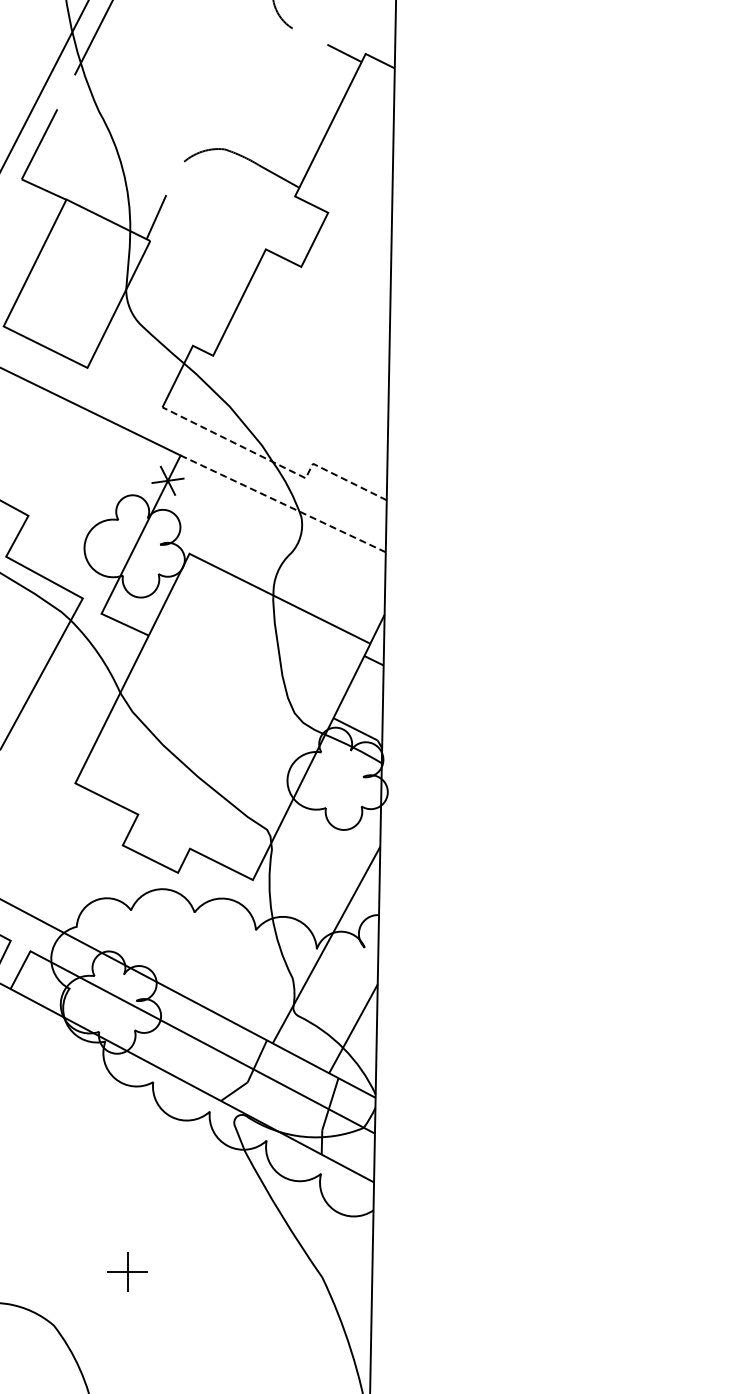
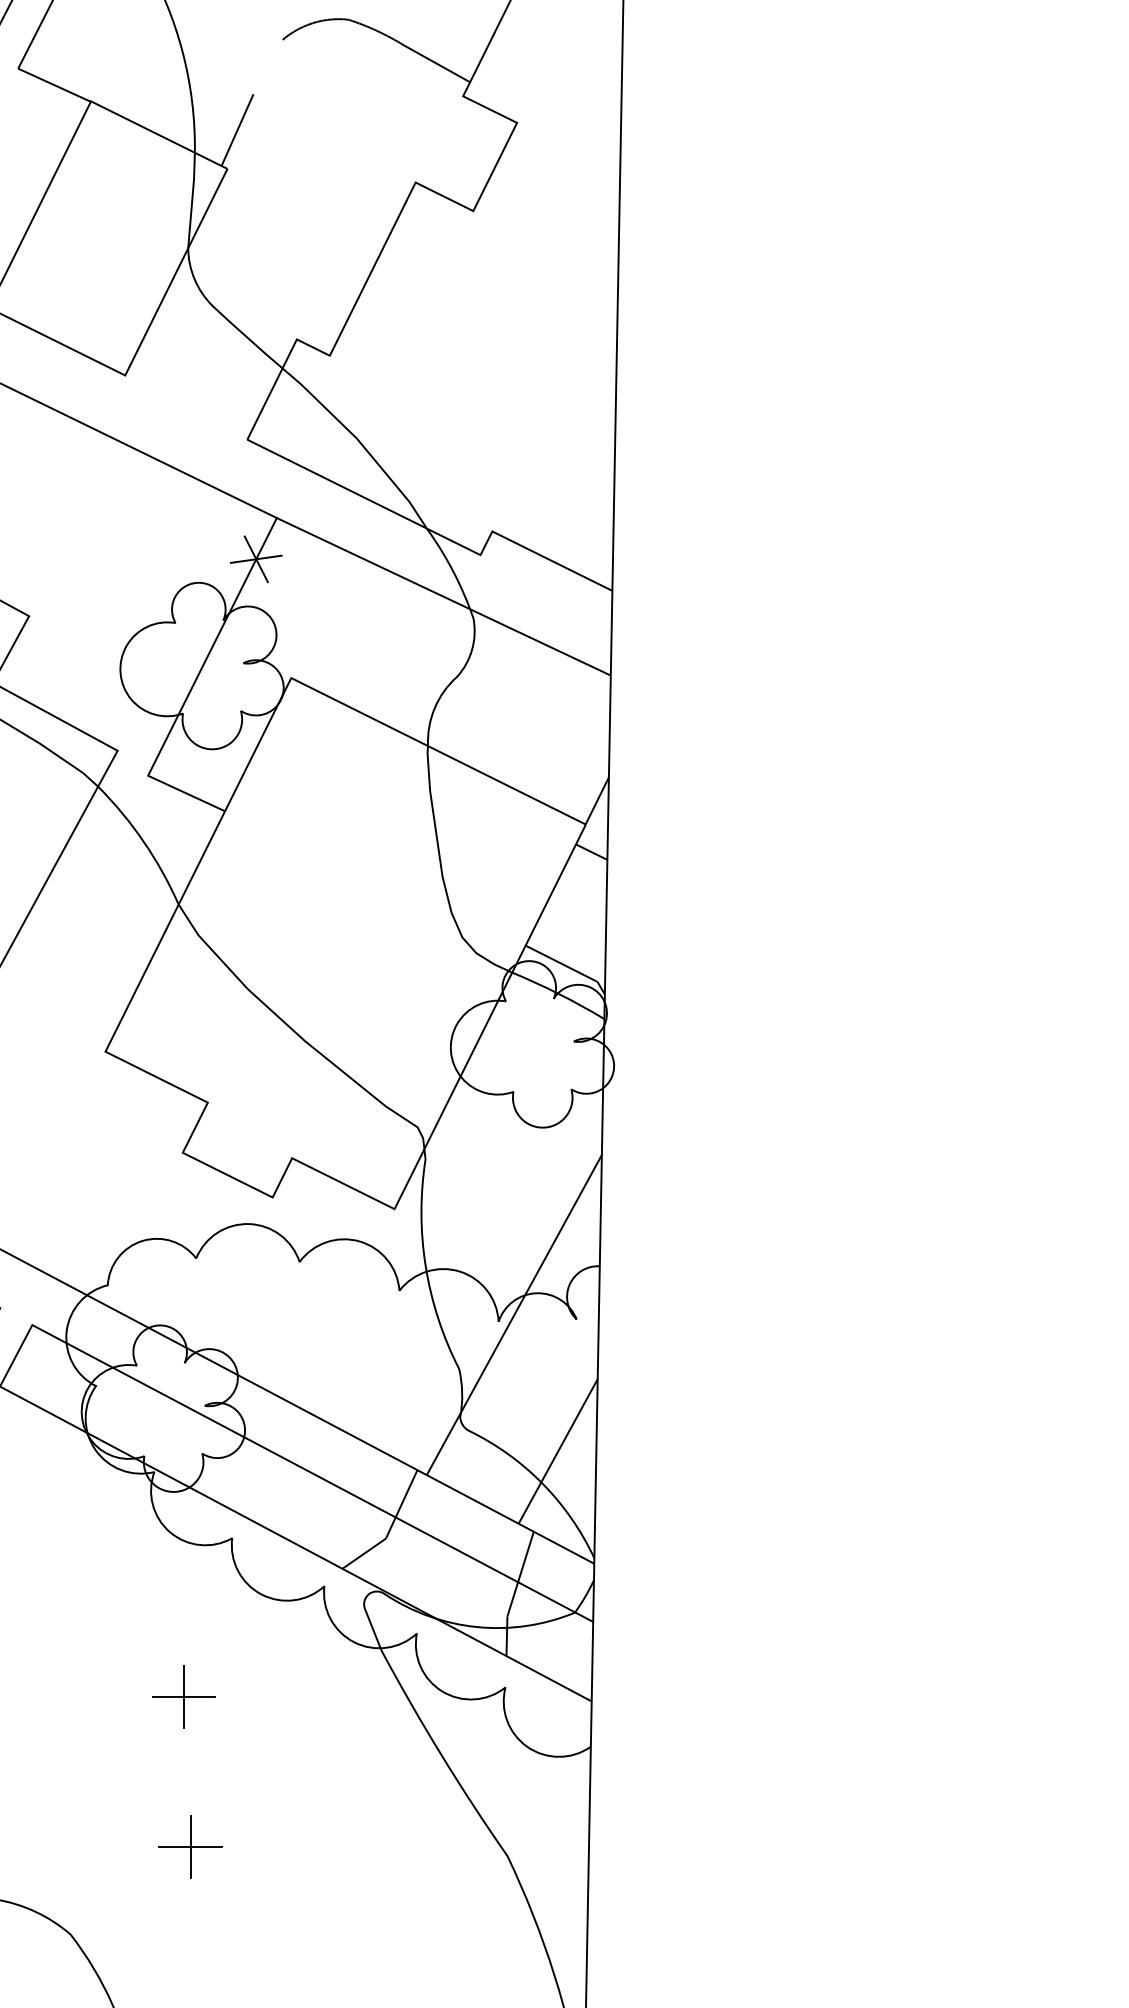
line: (279, 465) -> (437, 534), dashed -> solid
line: (282, 503) -> (442, 596), dashed -> solid
part: (123, 1179) -> (183, 1696), added

